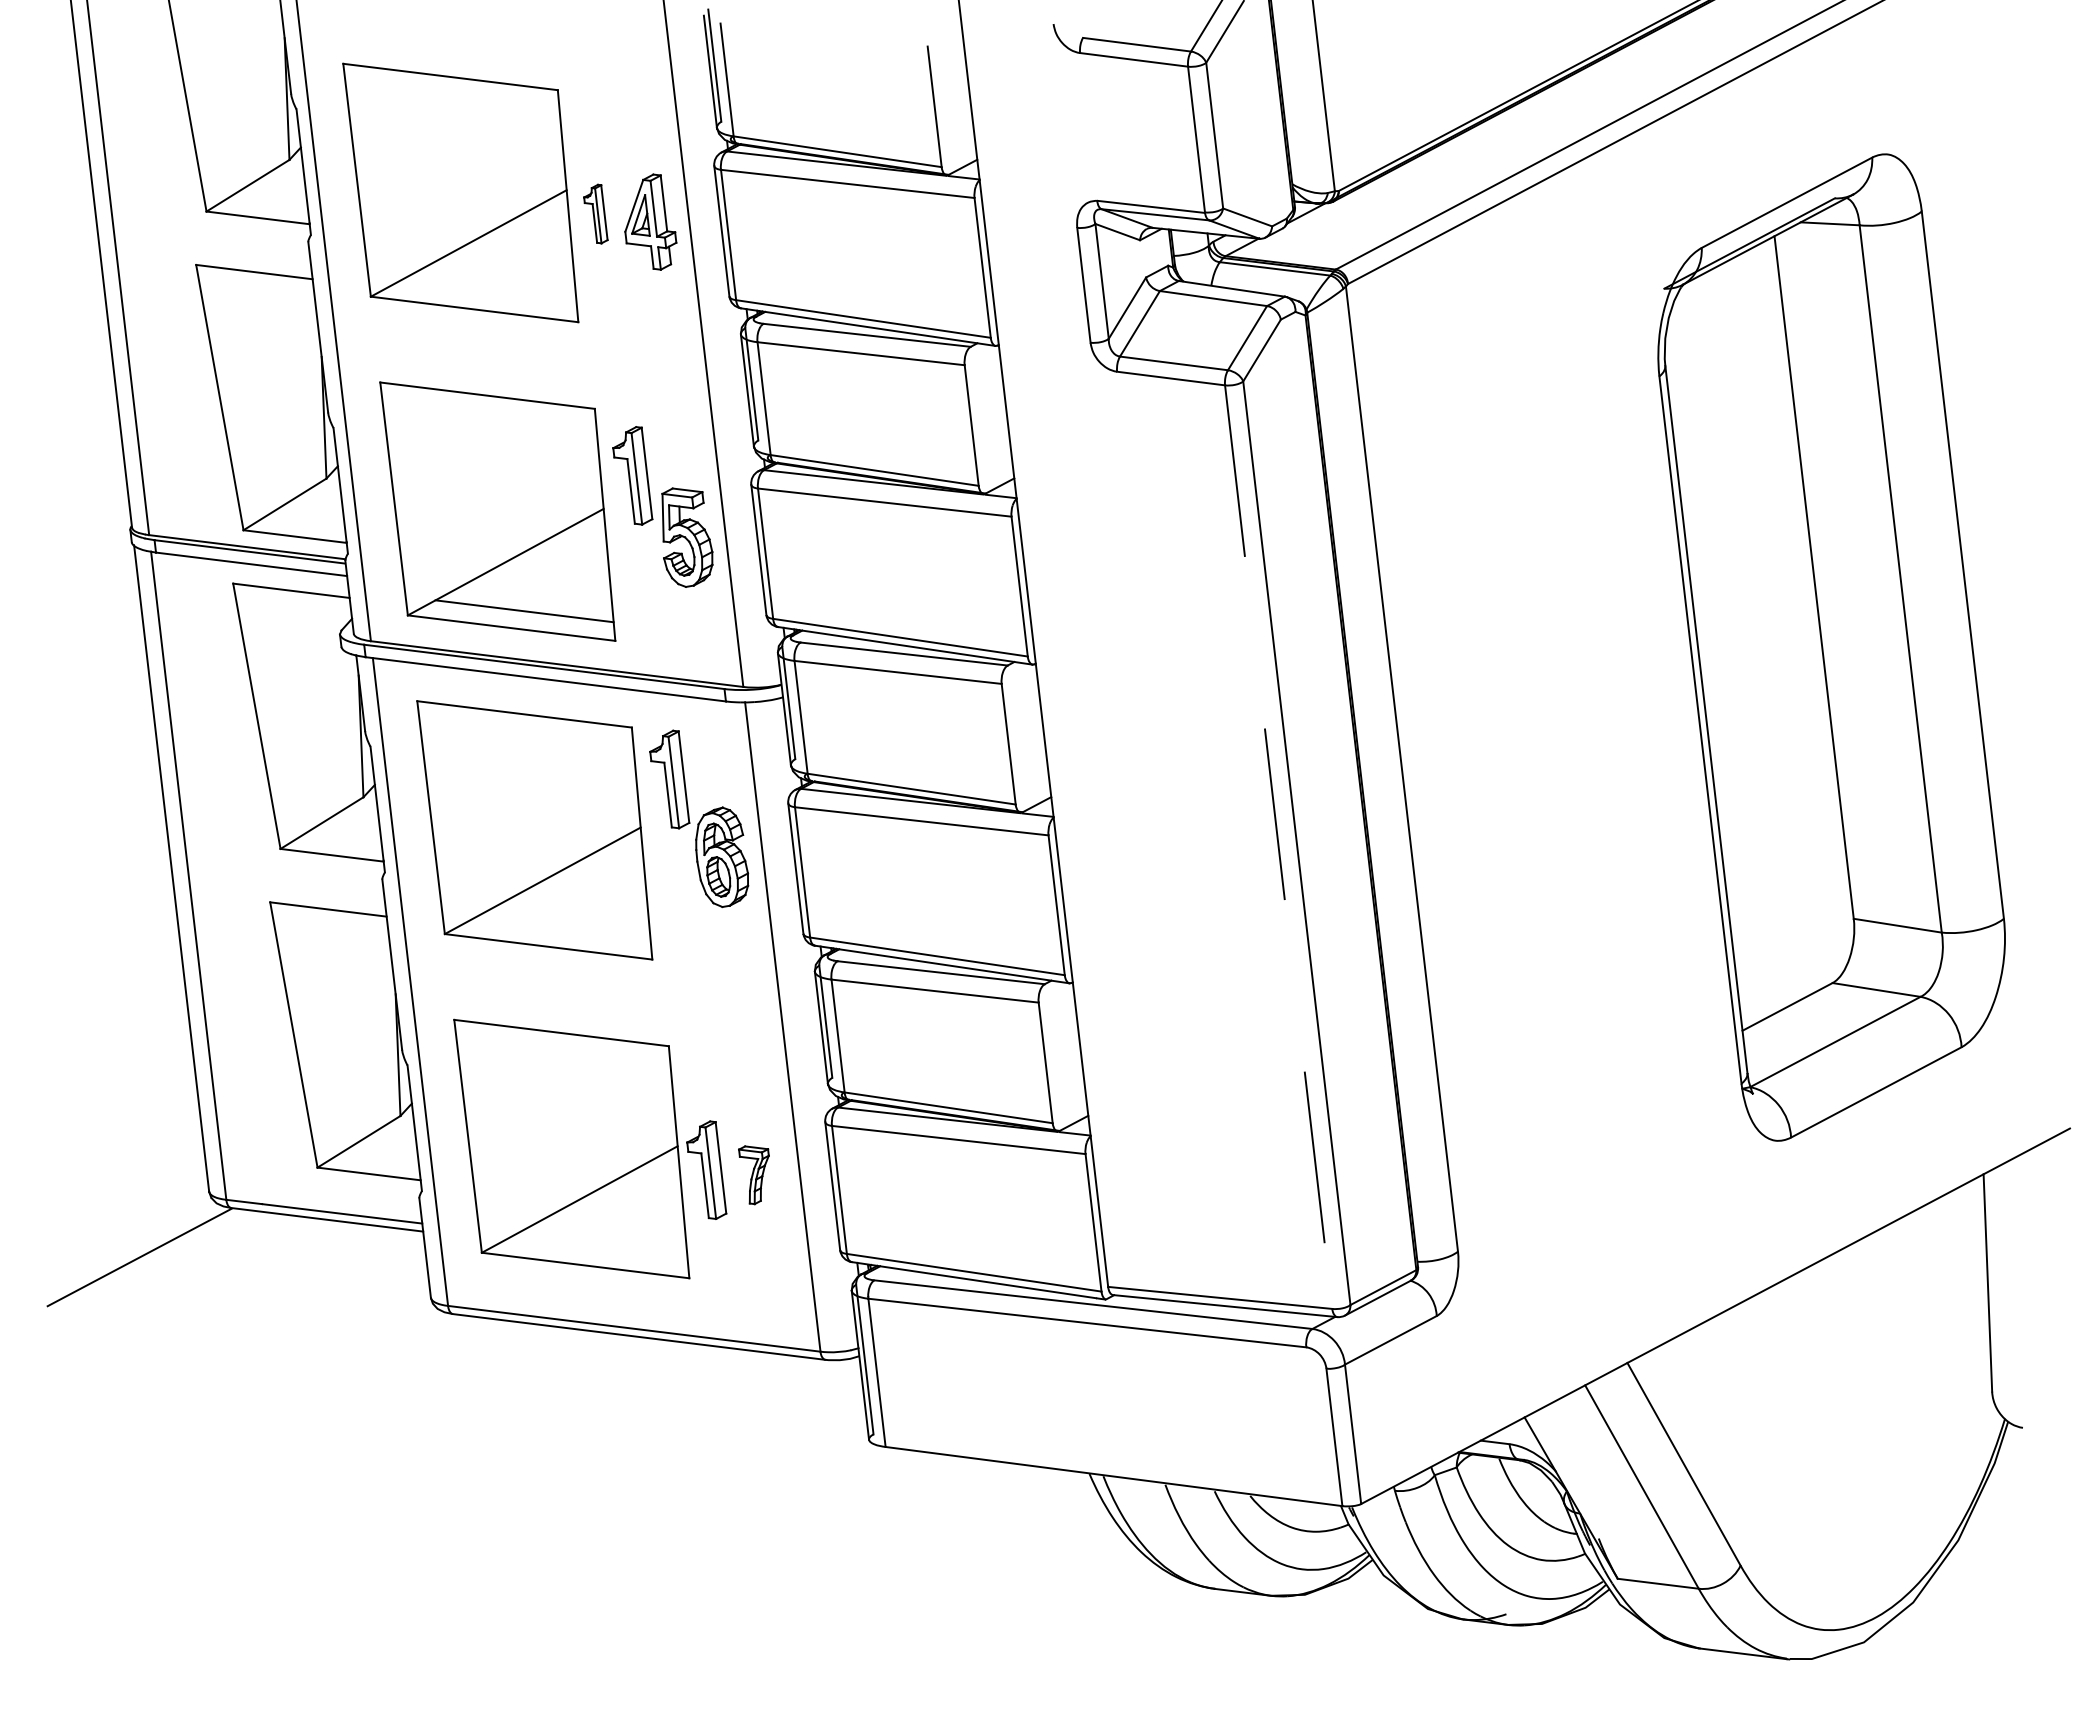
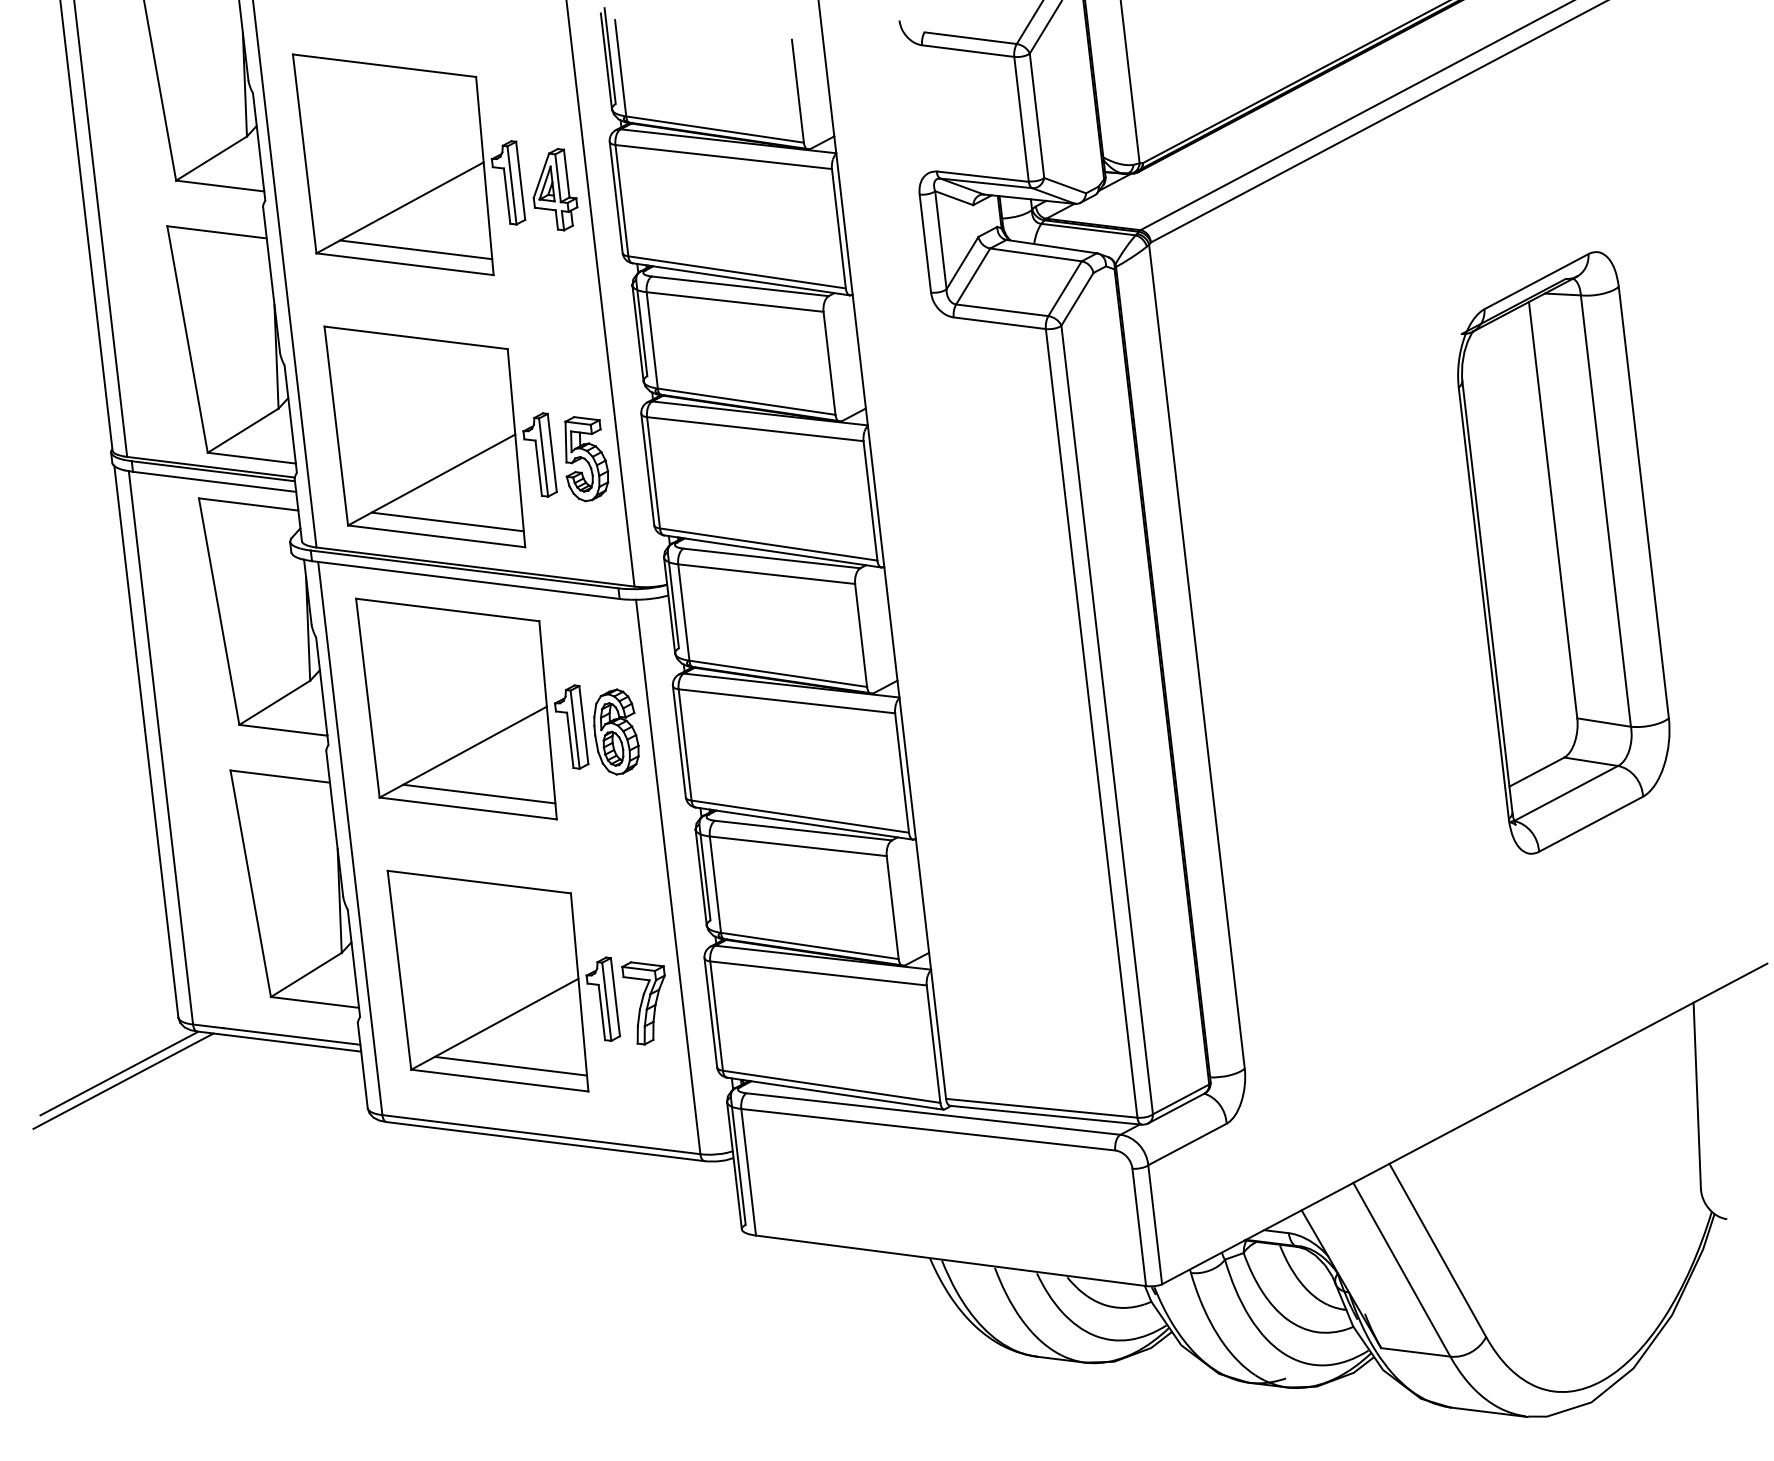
part: (595, 213) -> (508, 182), size x1.67
line: (487, 292) -> (416, 249), added
part: (632, 475) -> (539, 454), moved
part: (1831, 647) -> (1563, 552), size x0.71
part: (669, 779) -> (571, 727), moved
line: (1278, 847) -> (1091, 723), dashed -> solid
line: (561, 929) -> (479, 793), added
part: (753, 1175) -> (643, 1003), size x1.67
line: (598, 1248) -> (510, 1066), added
line: (144, 1266) -> (123, 1081), added

